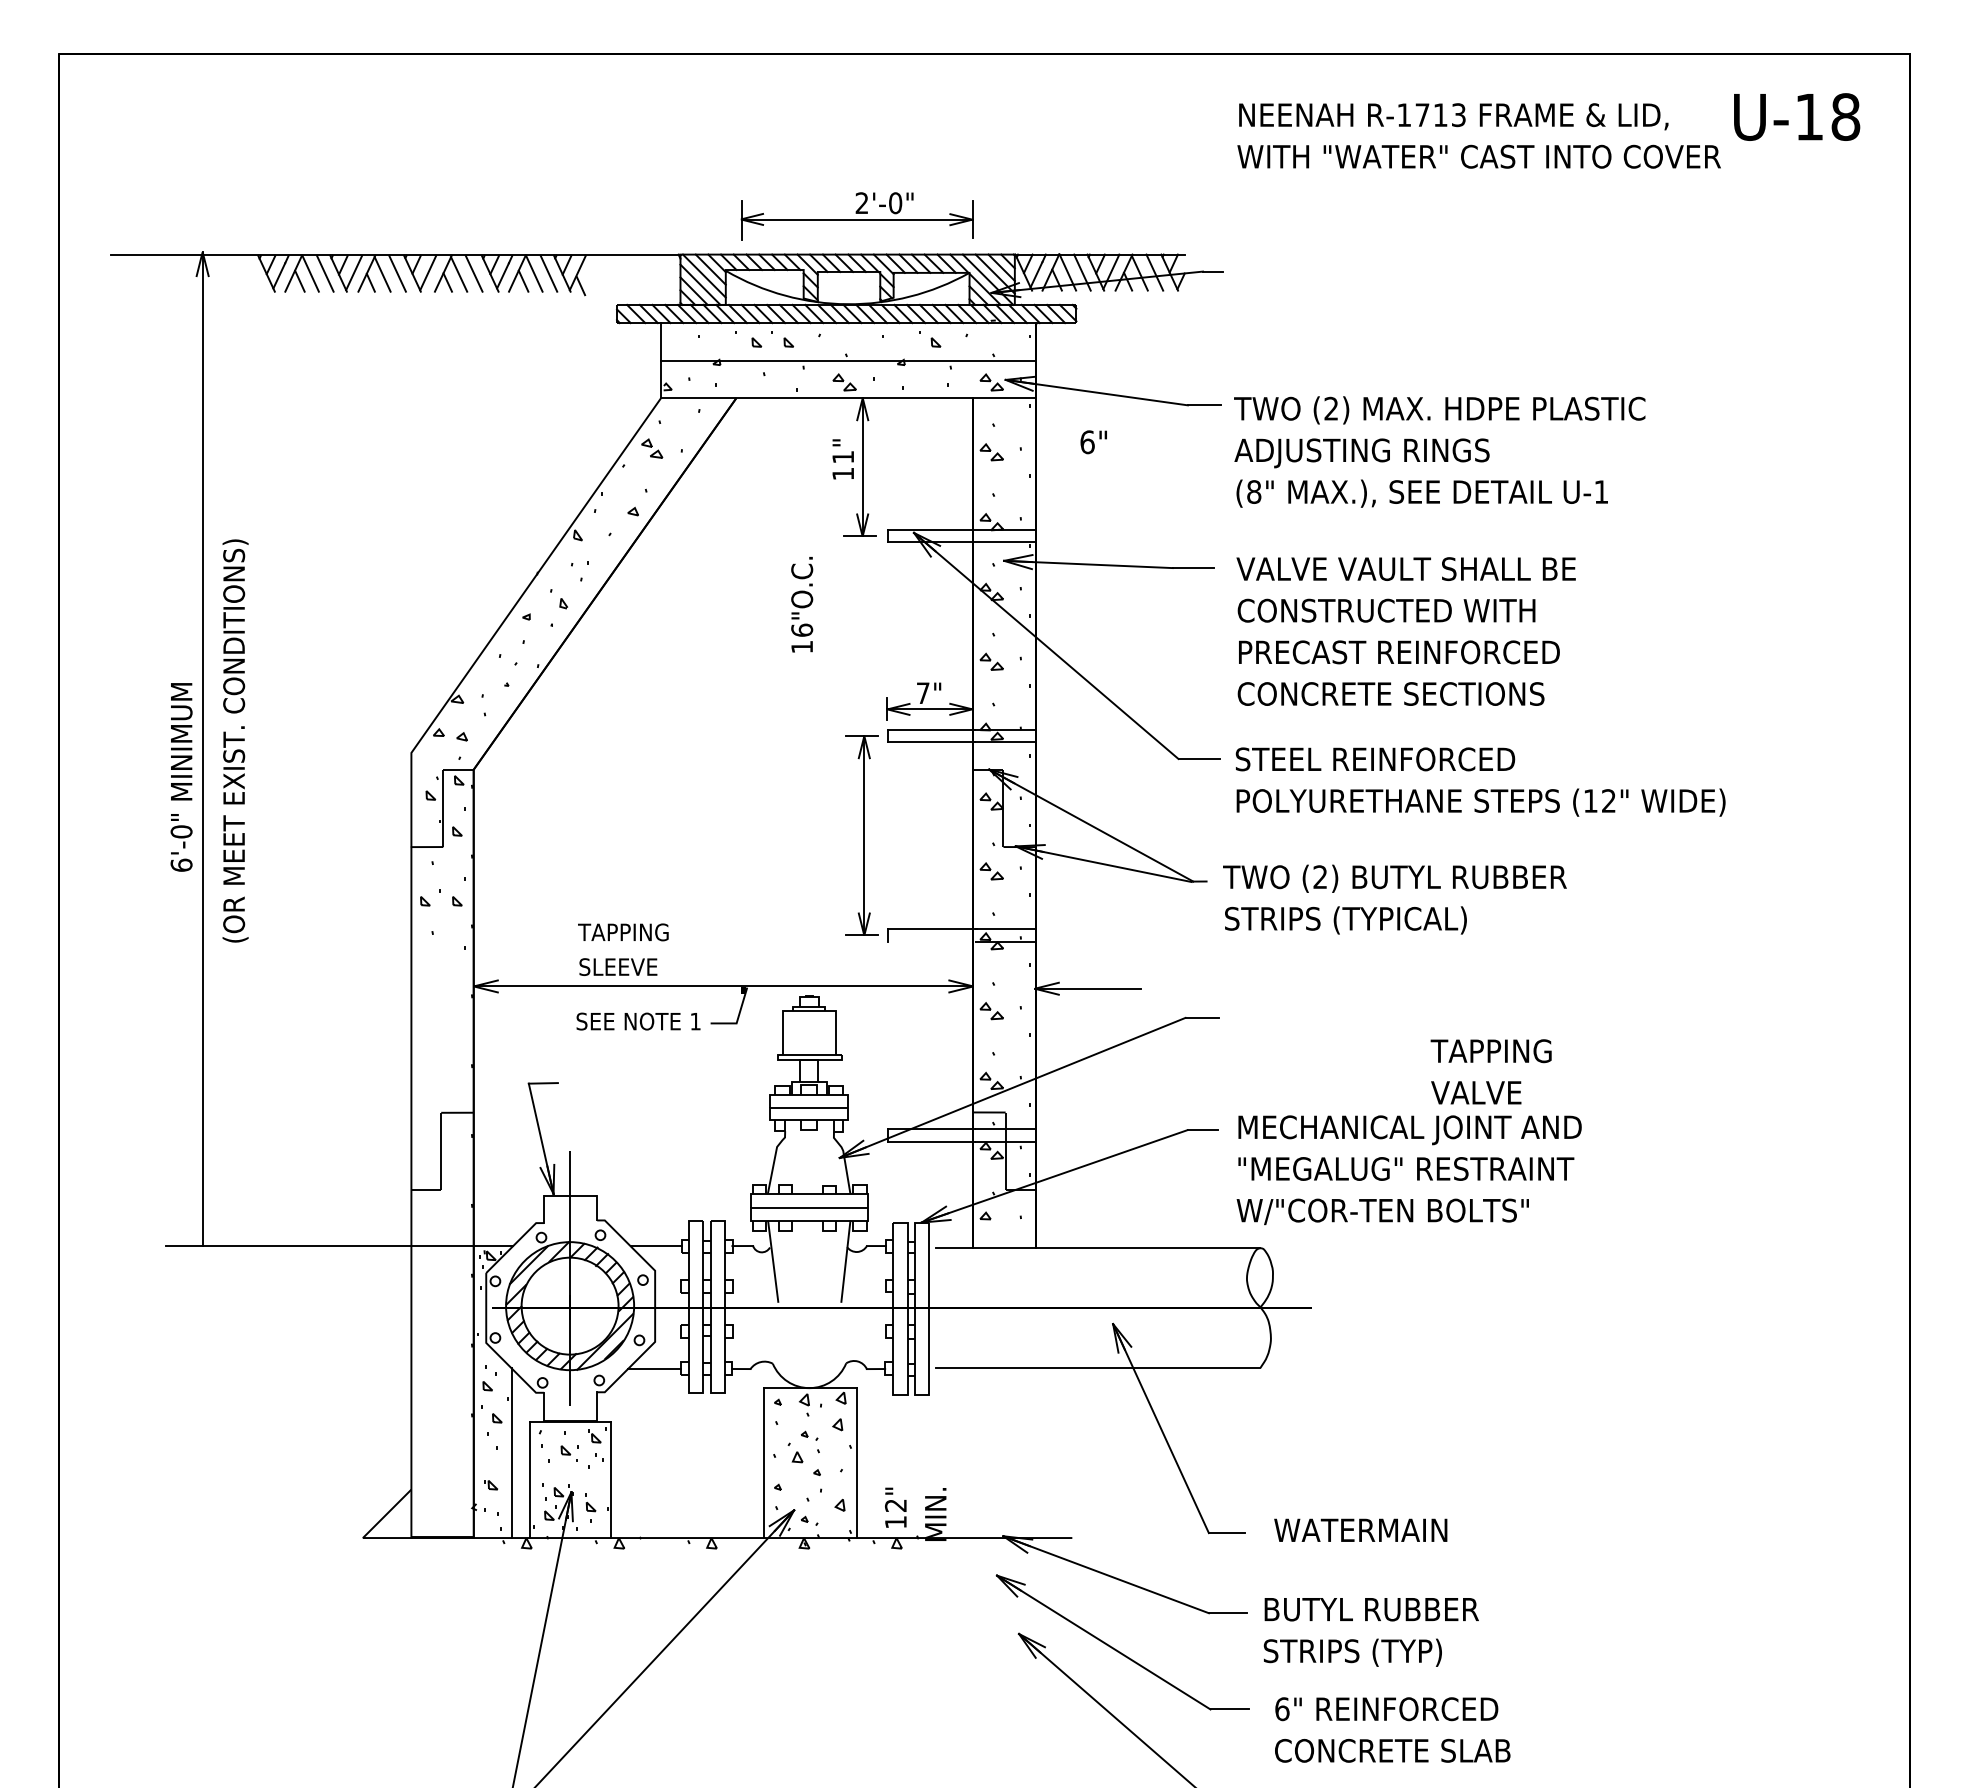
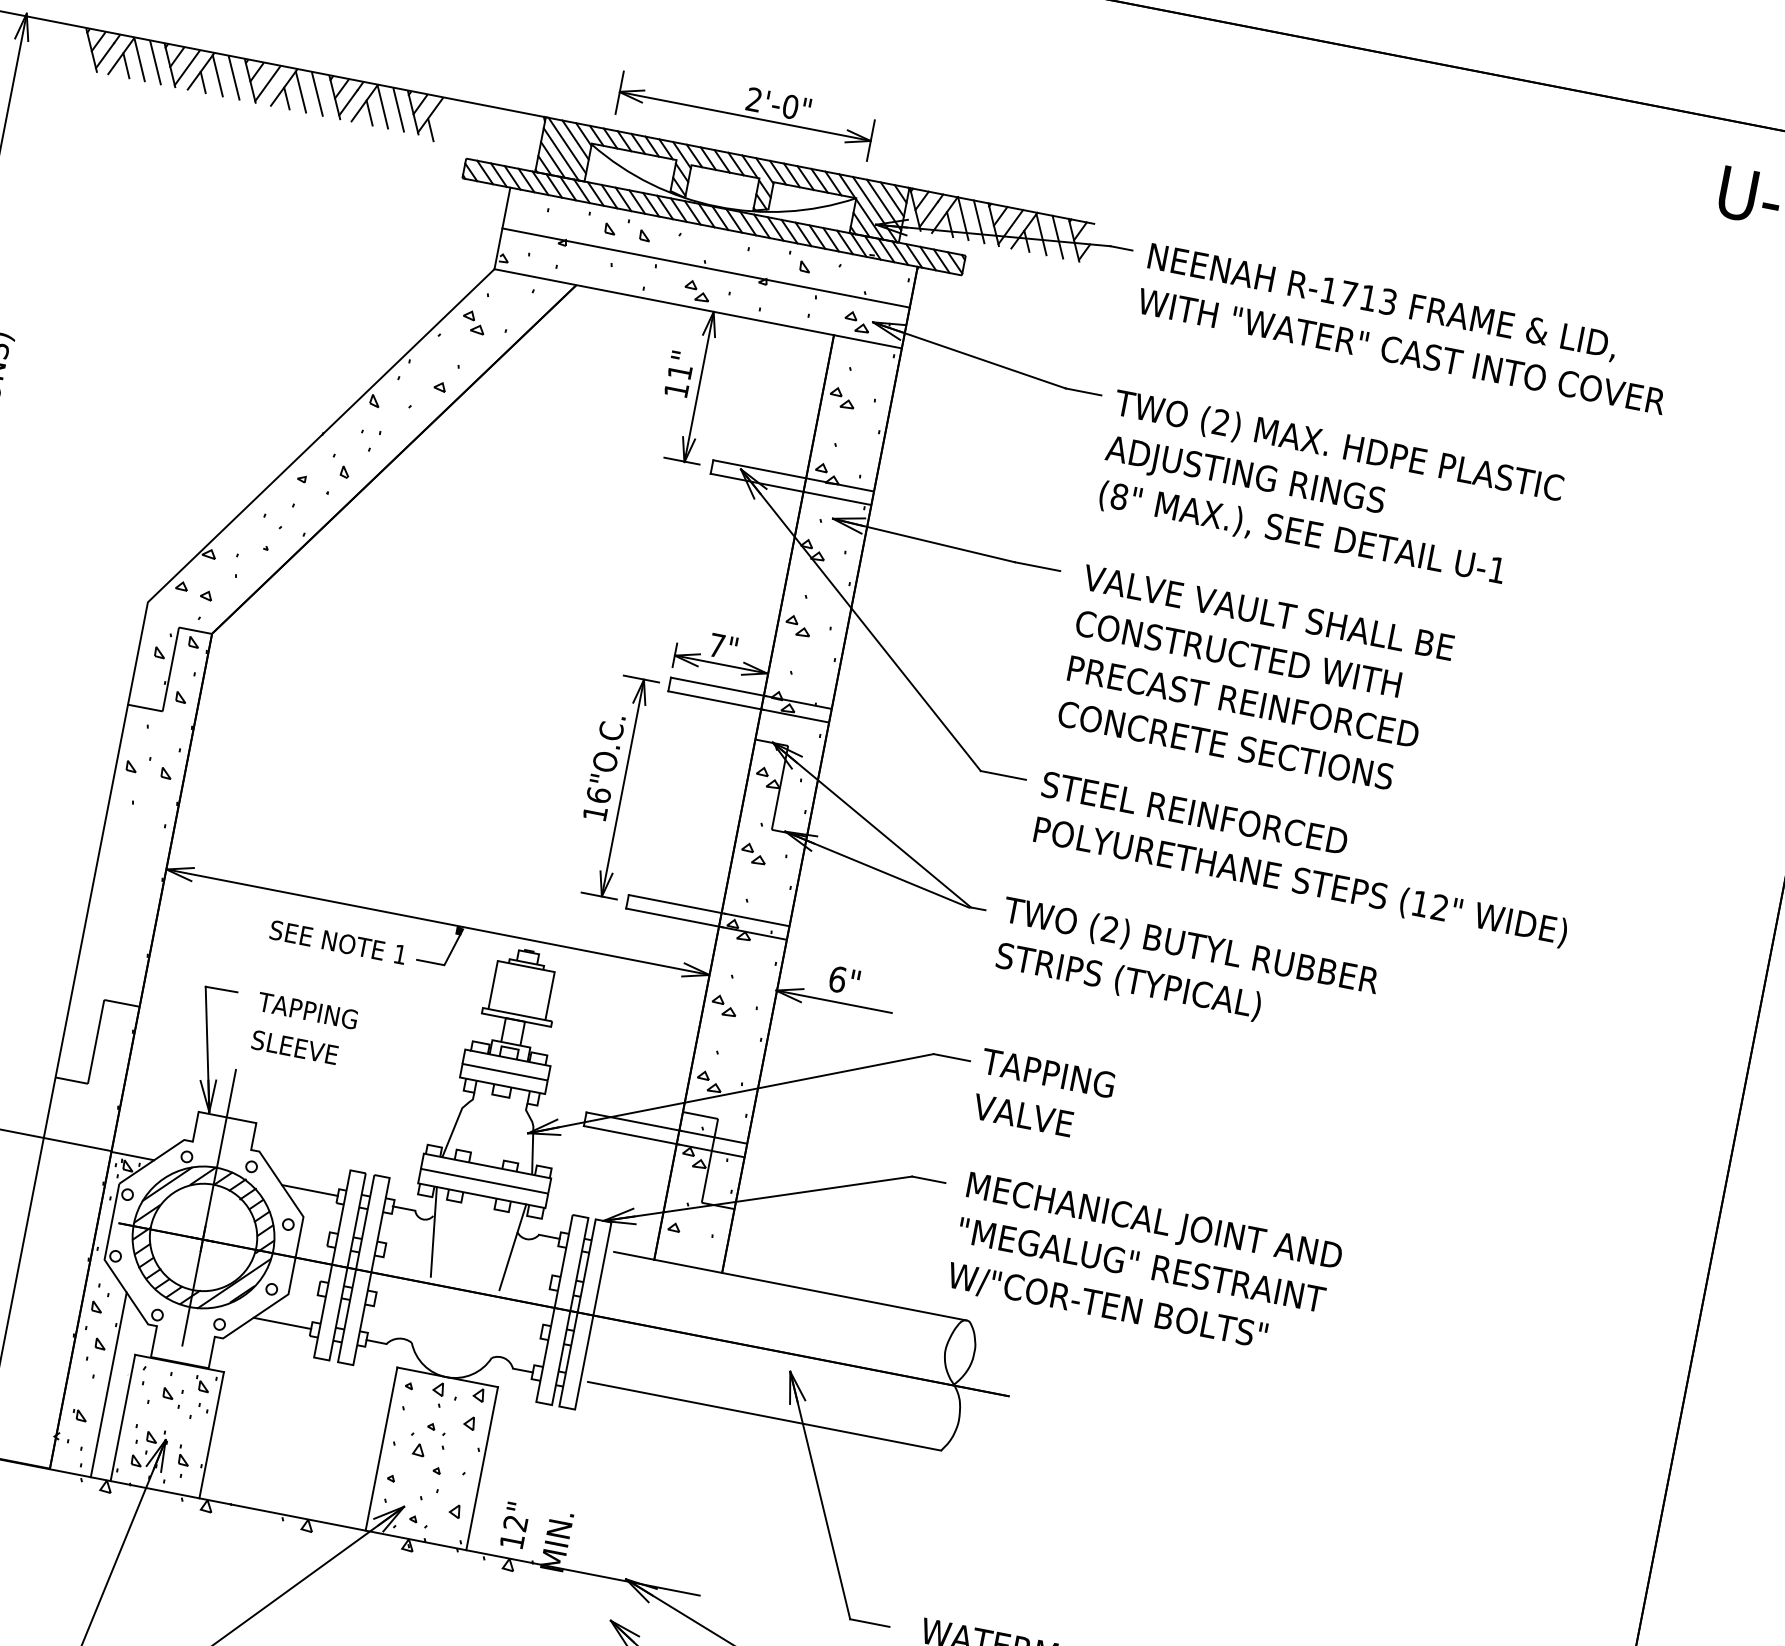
text: (1478, 135) -> (1405, 328), moved
text: (1093, 442) -> (844, 980), moved
text: (802, 604) -> (604, 767), moved
line: (931, 941) -> (673, 917), added
text: (623, 949) -> (304, 1029), moved
text: (1490, 1071) -> (1043, 1095), moved

